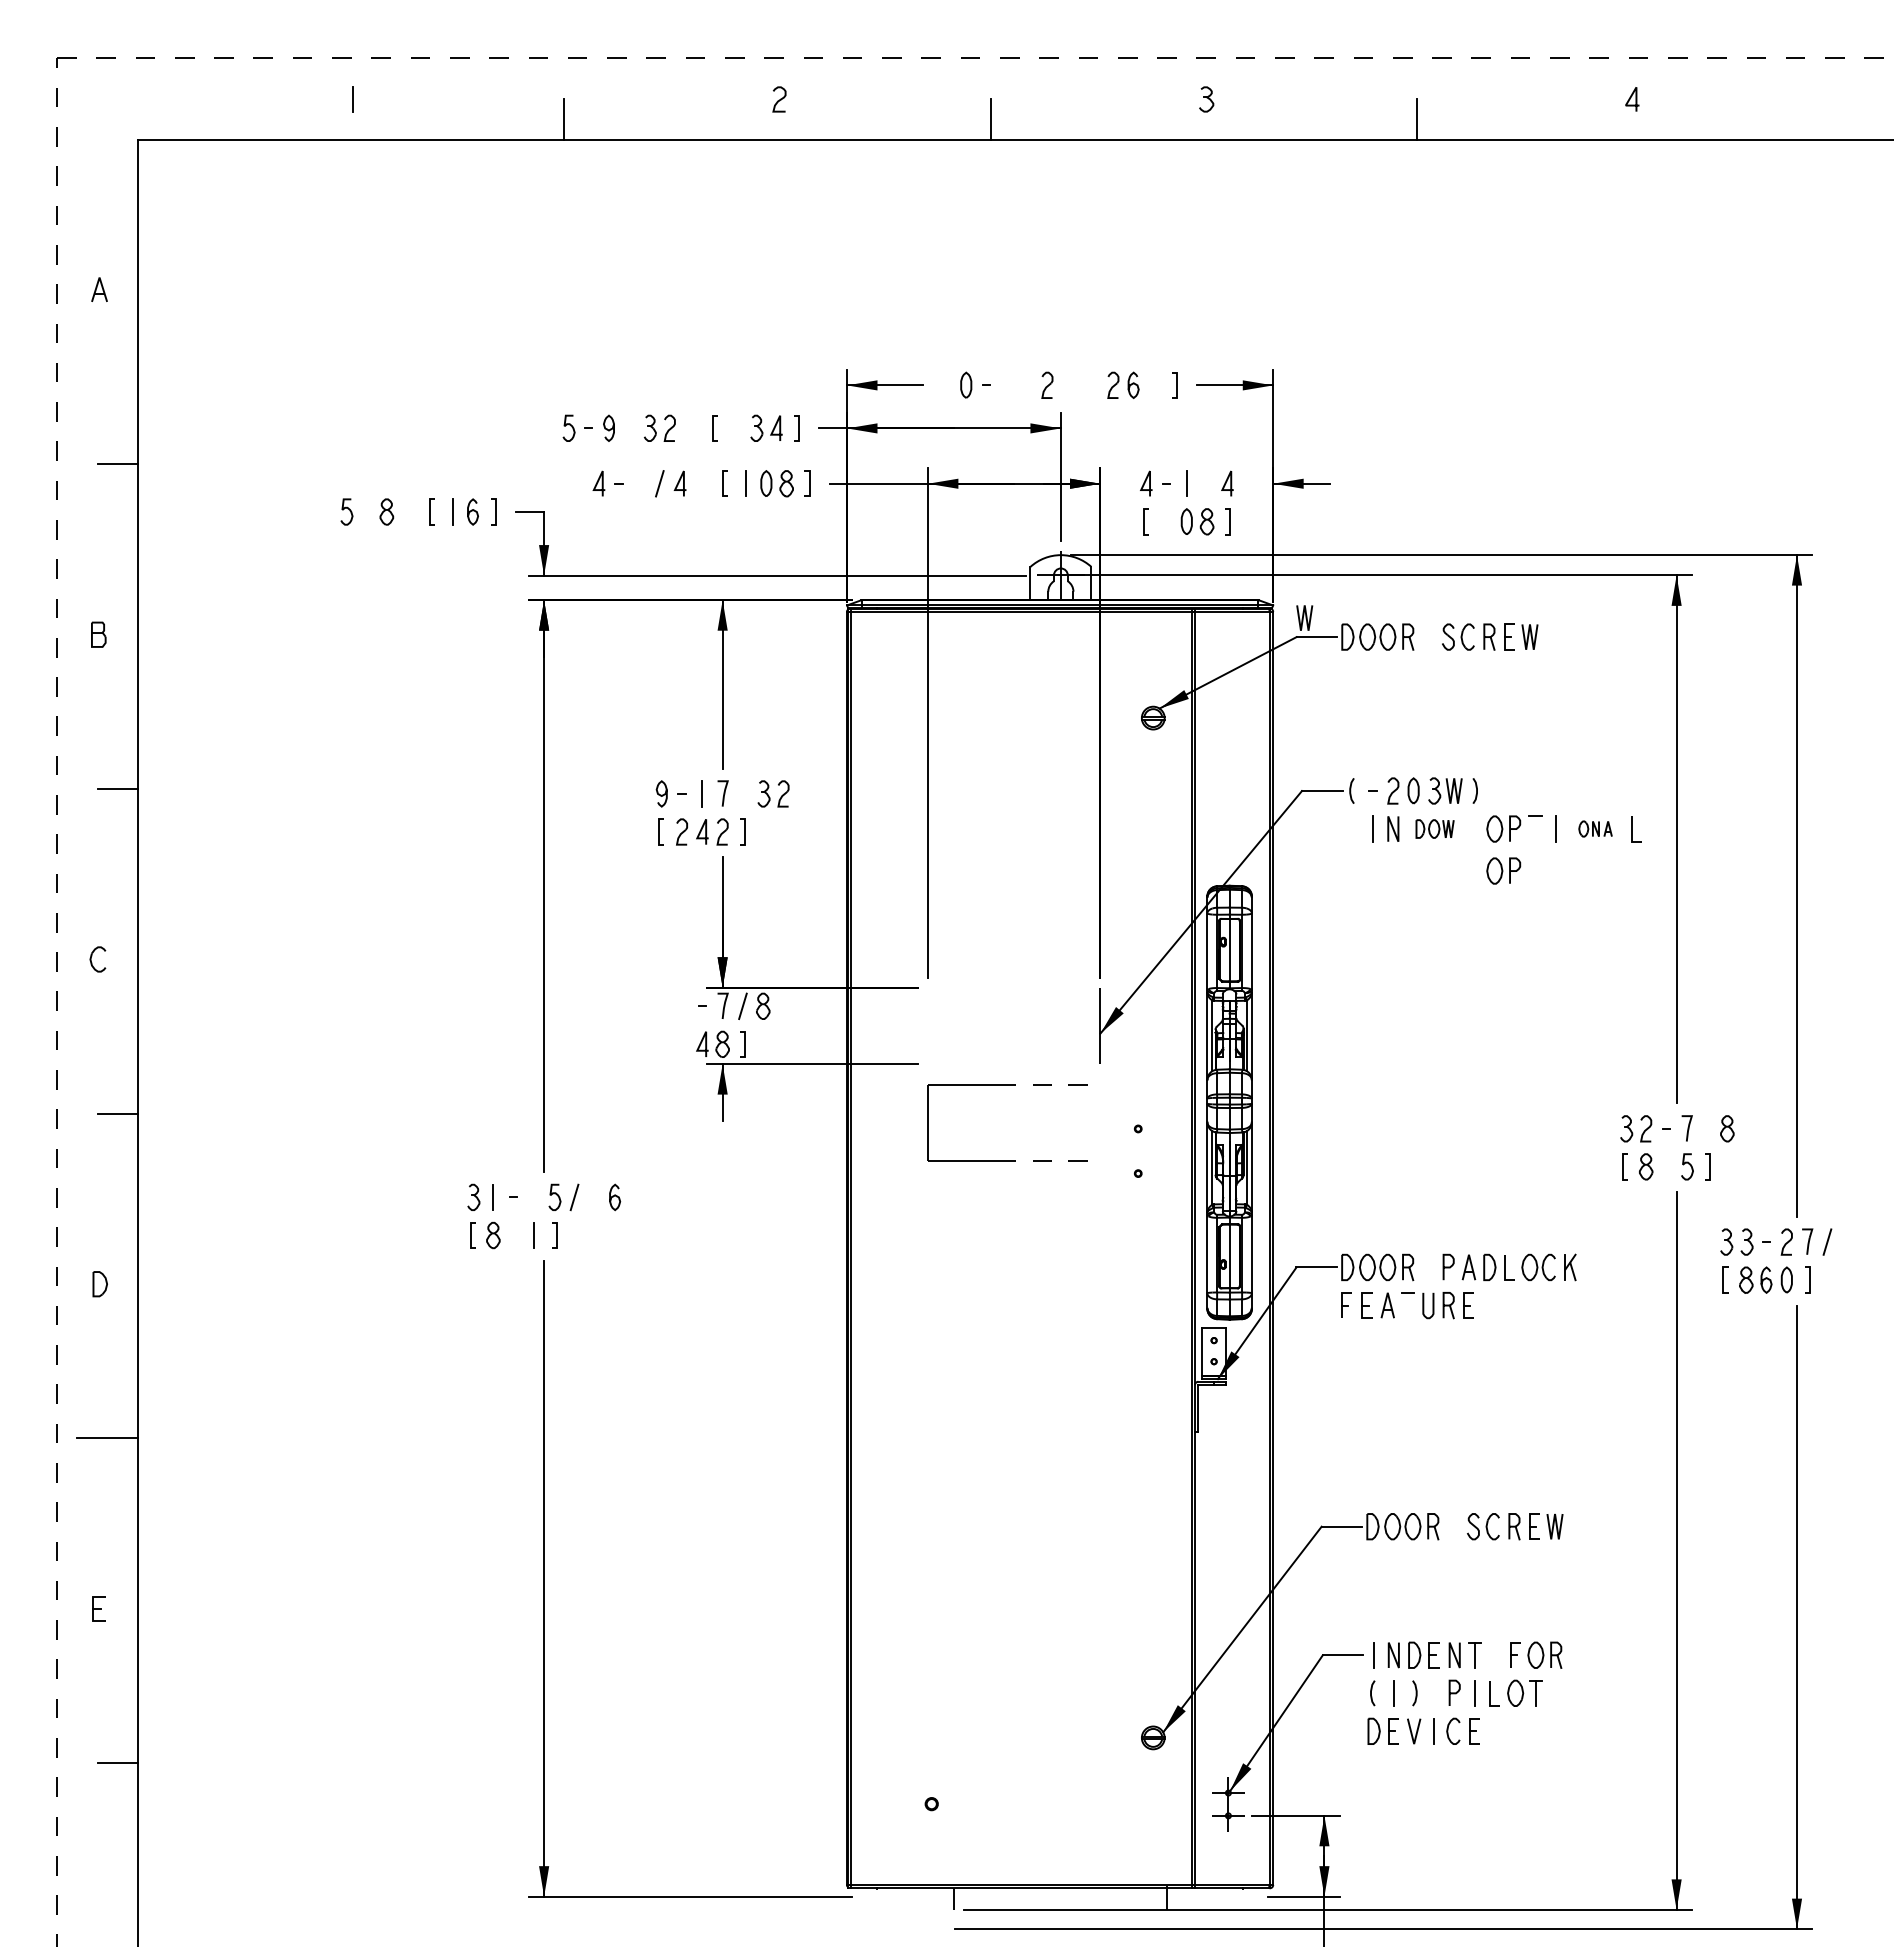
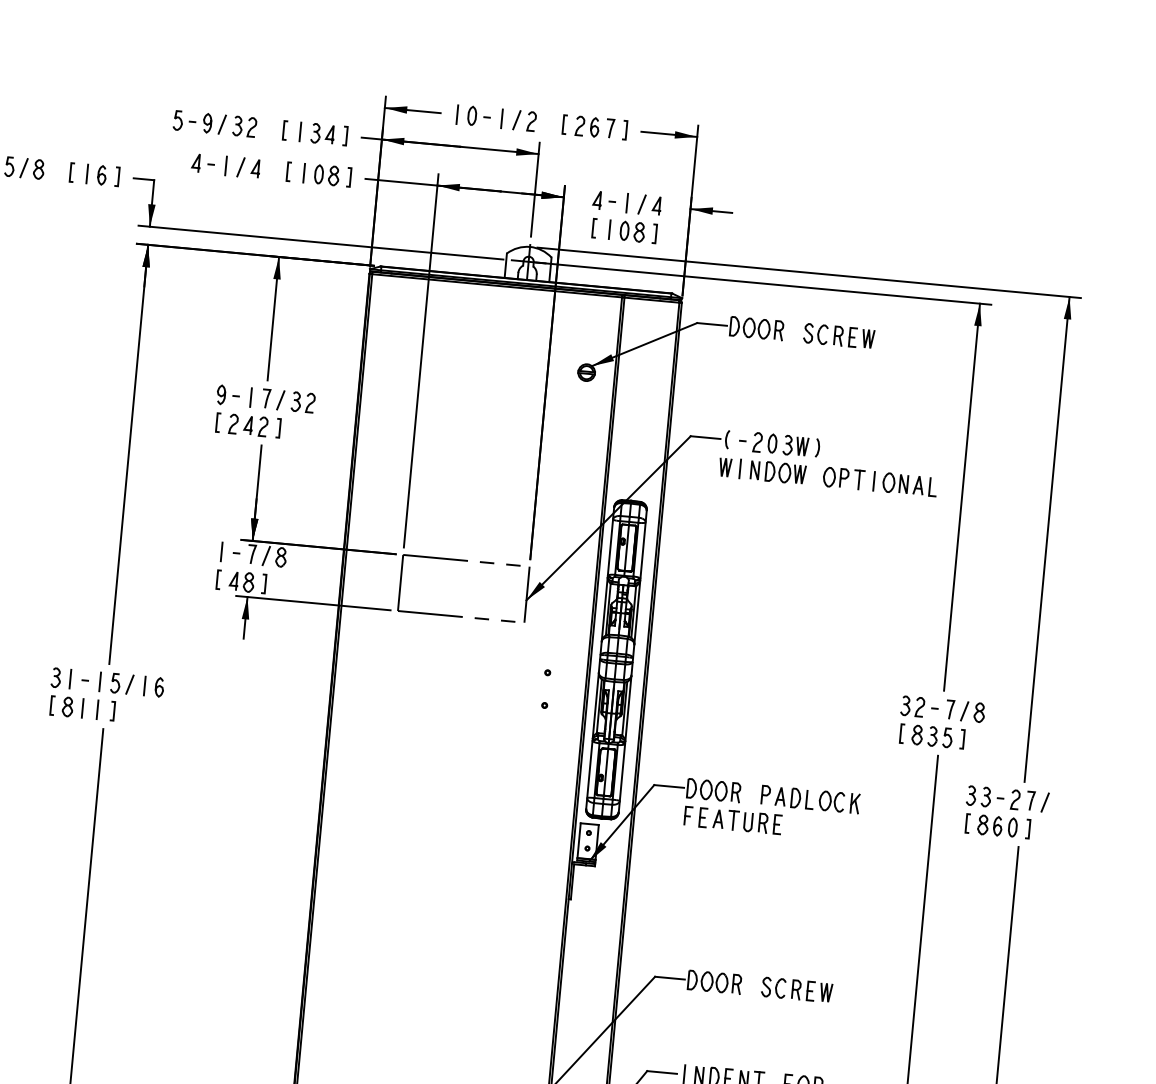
curve: (1154, 384) -> (610, 128), added
line: (945, 385) -> (457, 114), added
line: (1006, 385) -> (501, 118), added
line: (1026, 385) -> (516, 120), added
line: (1091, 385) -> (564, 124), added
line: (629, 428) -> (222, 124), added
line: (735, 428) -> (300, 132), added
line: (639, 483) -> (226, 165), added
line: (1206, 483) -> (641, 204), added
line: (366, 511) -> (24, 167), added
line: (1166, 521) -> (609, 229), added
line: (1303, 617) -> (724, 467), moved
line: (742, 793) -> (280, 400), added
part: (1434, 828) -> (785, 472), size x1.43
line: (1535, 828) -> (859, 479), added
part: (1595, 828) -> (903, 483), size x1.67
part: (1503, 870) -> (833, 508), removed
line: (682, 1006) -> (222, 552), added
line: (680, 1044) -> (217, 579), added
part: (1007, 1085) -> (461, 560), moved
line: (1706, 1128) -> (964, 711), added
part: (1667, 1166) -> (933, 736), added
line: (533, 1197) -> (99, 681), added
line: (594, 1197) -> (144, 686), added
line: (513, 1235) -> (82, 708), added
line: (1408, 1305) -> (733, 820), added

